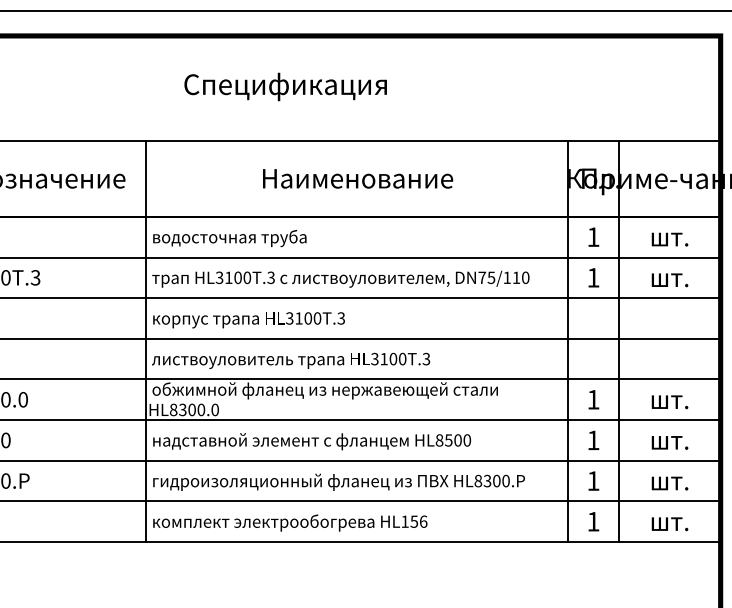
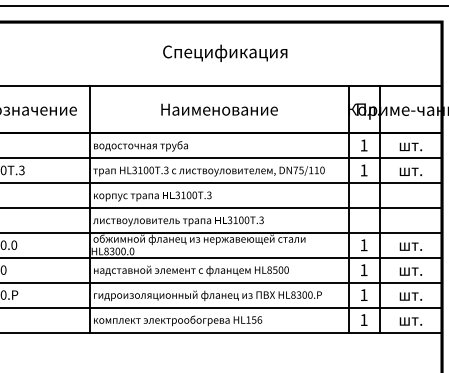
text: (286, 85) -> (225, 52), moved

